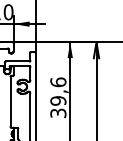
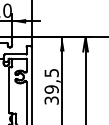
text: (58, 81) -> (51, 72), 39,6 -> 39,5

